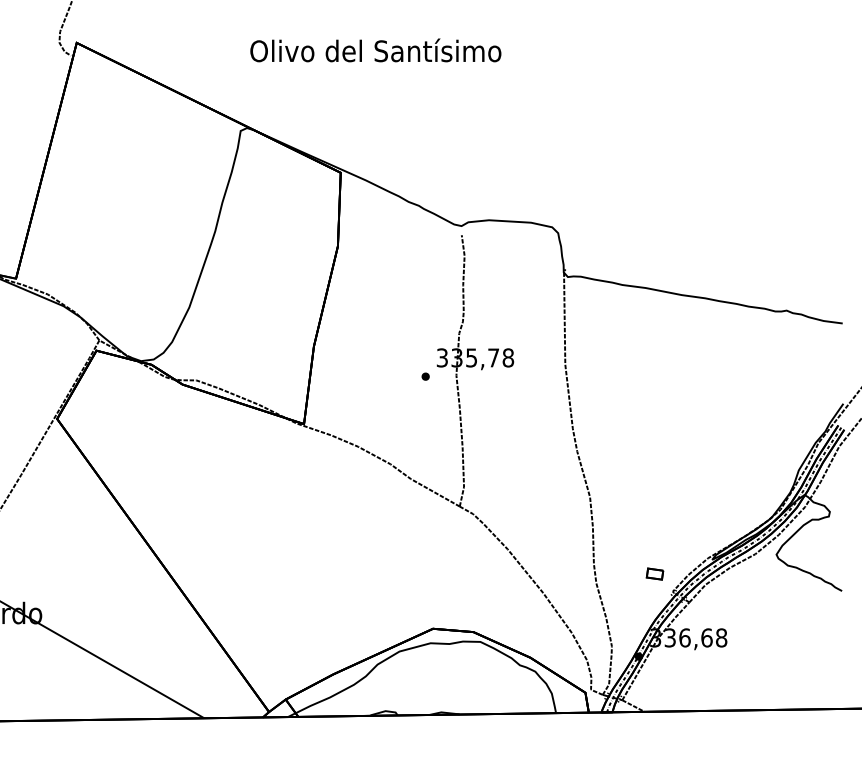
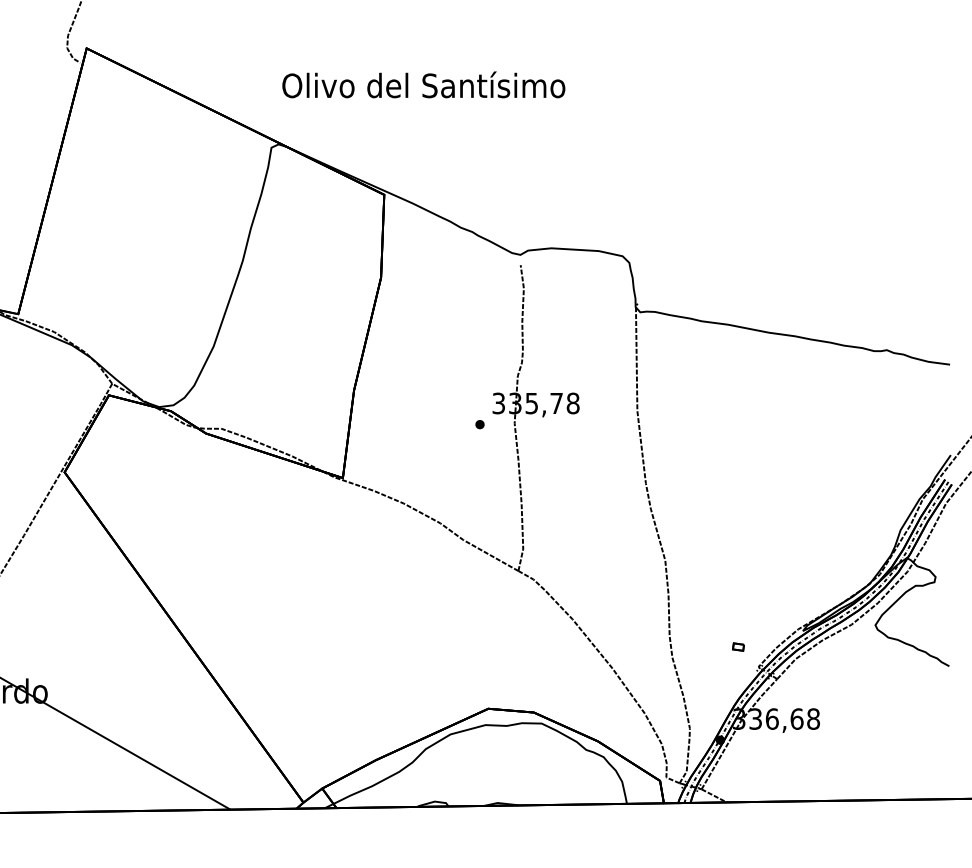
text: (375, 50) -> (423, 84), moved
part: (655, 573) -> (738, 646), size x0.6

